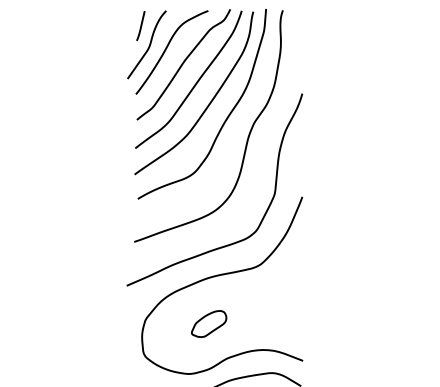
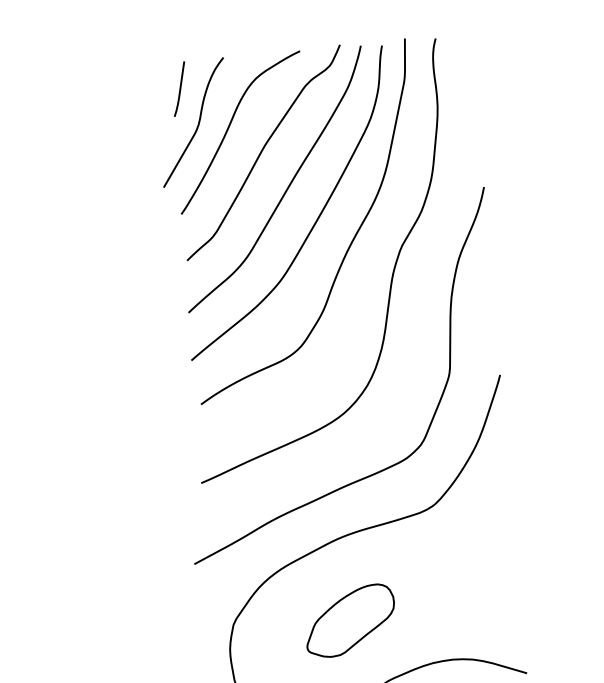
part: (208, 323) -> (349, 619), size x1.43

